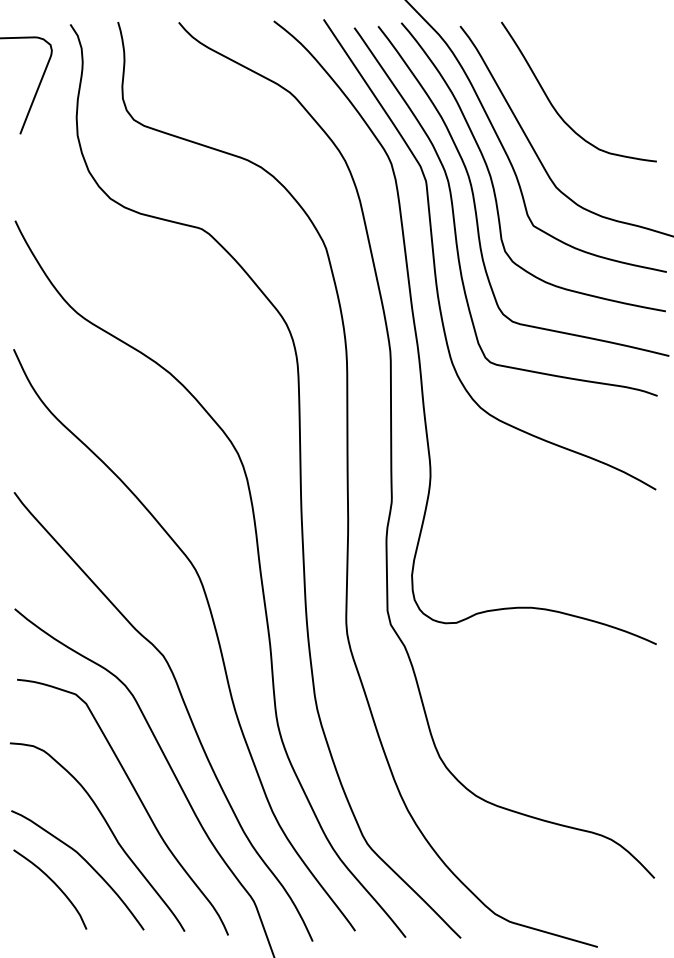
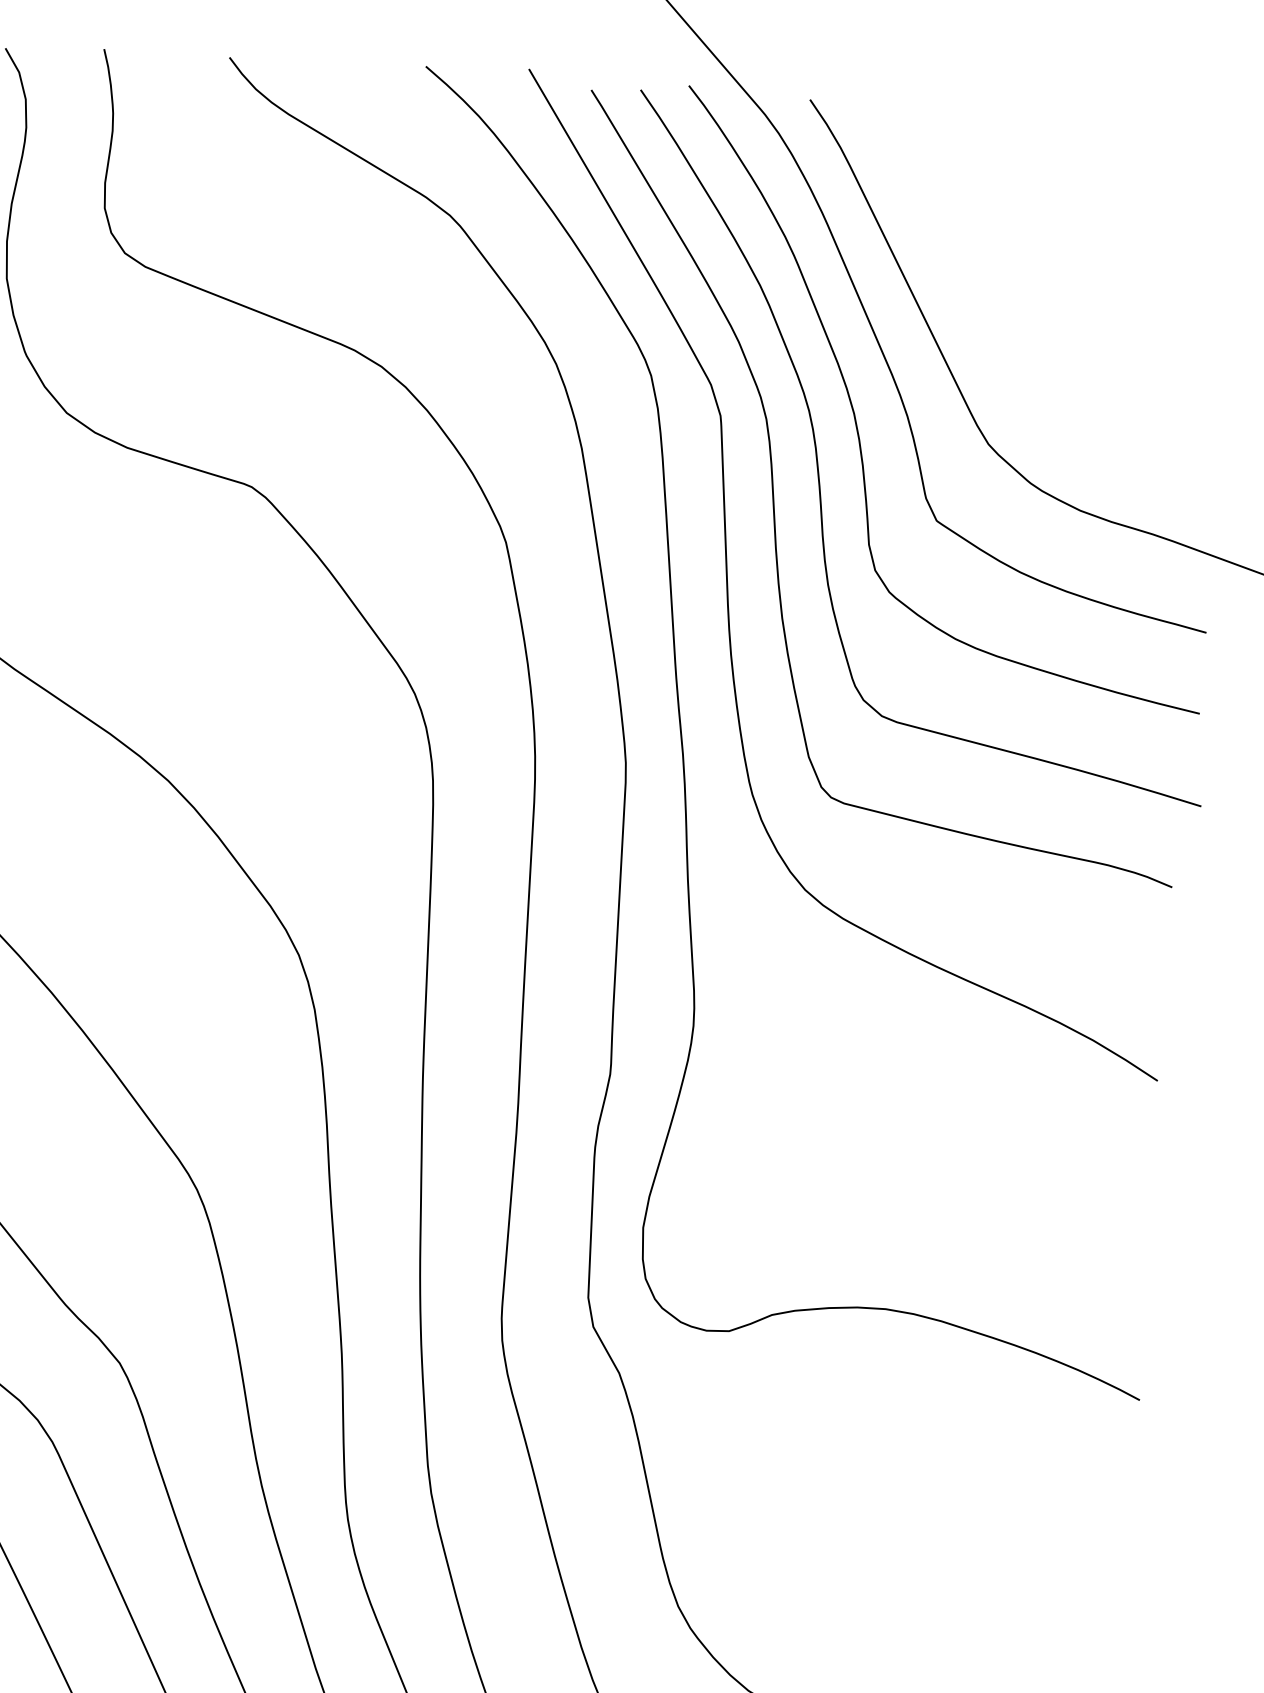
curve: (556, 109) -> (998, 283), removed

